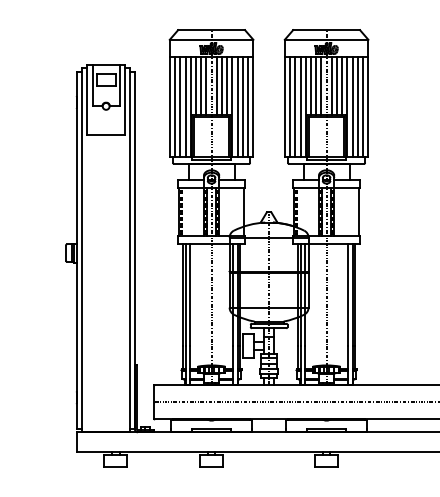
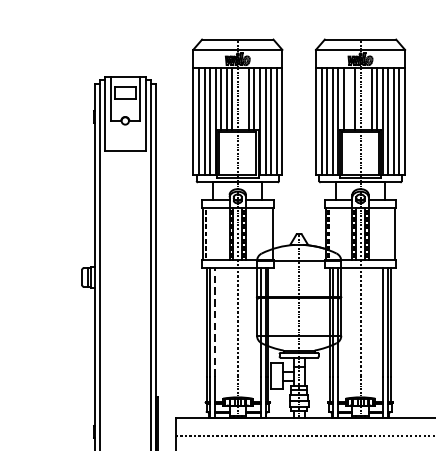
line: (216, 85) -> (243, 98), removed
line: (316, 85) -> (349, 98), removed
line: (331, 85) -> (365, 98), removed
line: (190, 295) -> (215, 322), solid -> dashed

